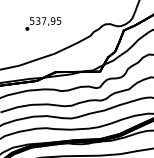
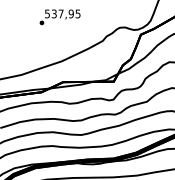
text: (42, 24) -> (59, 17), moved

